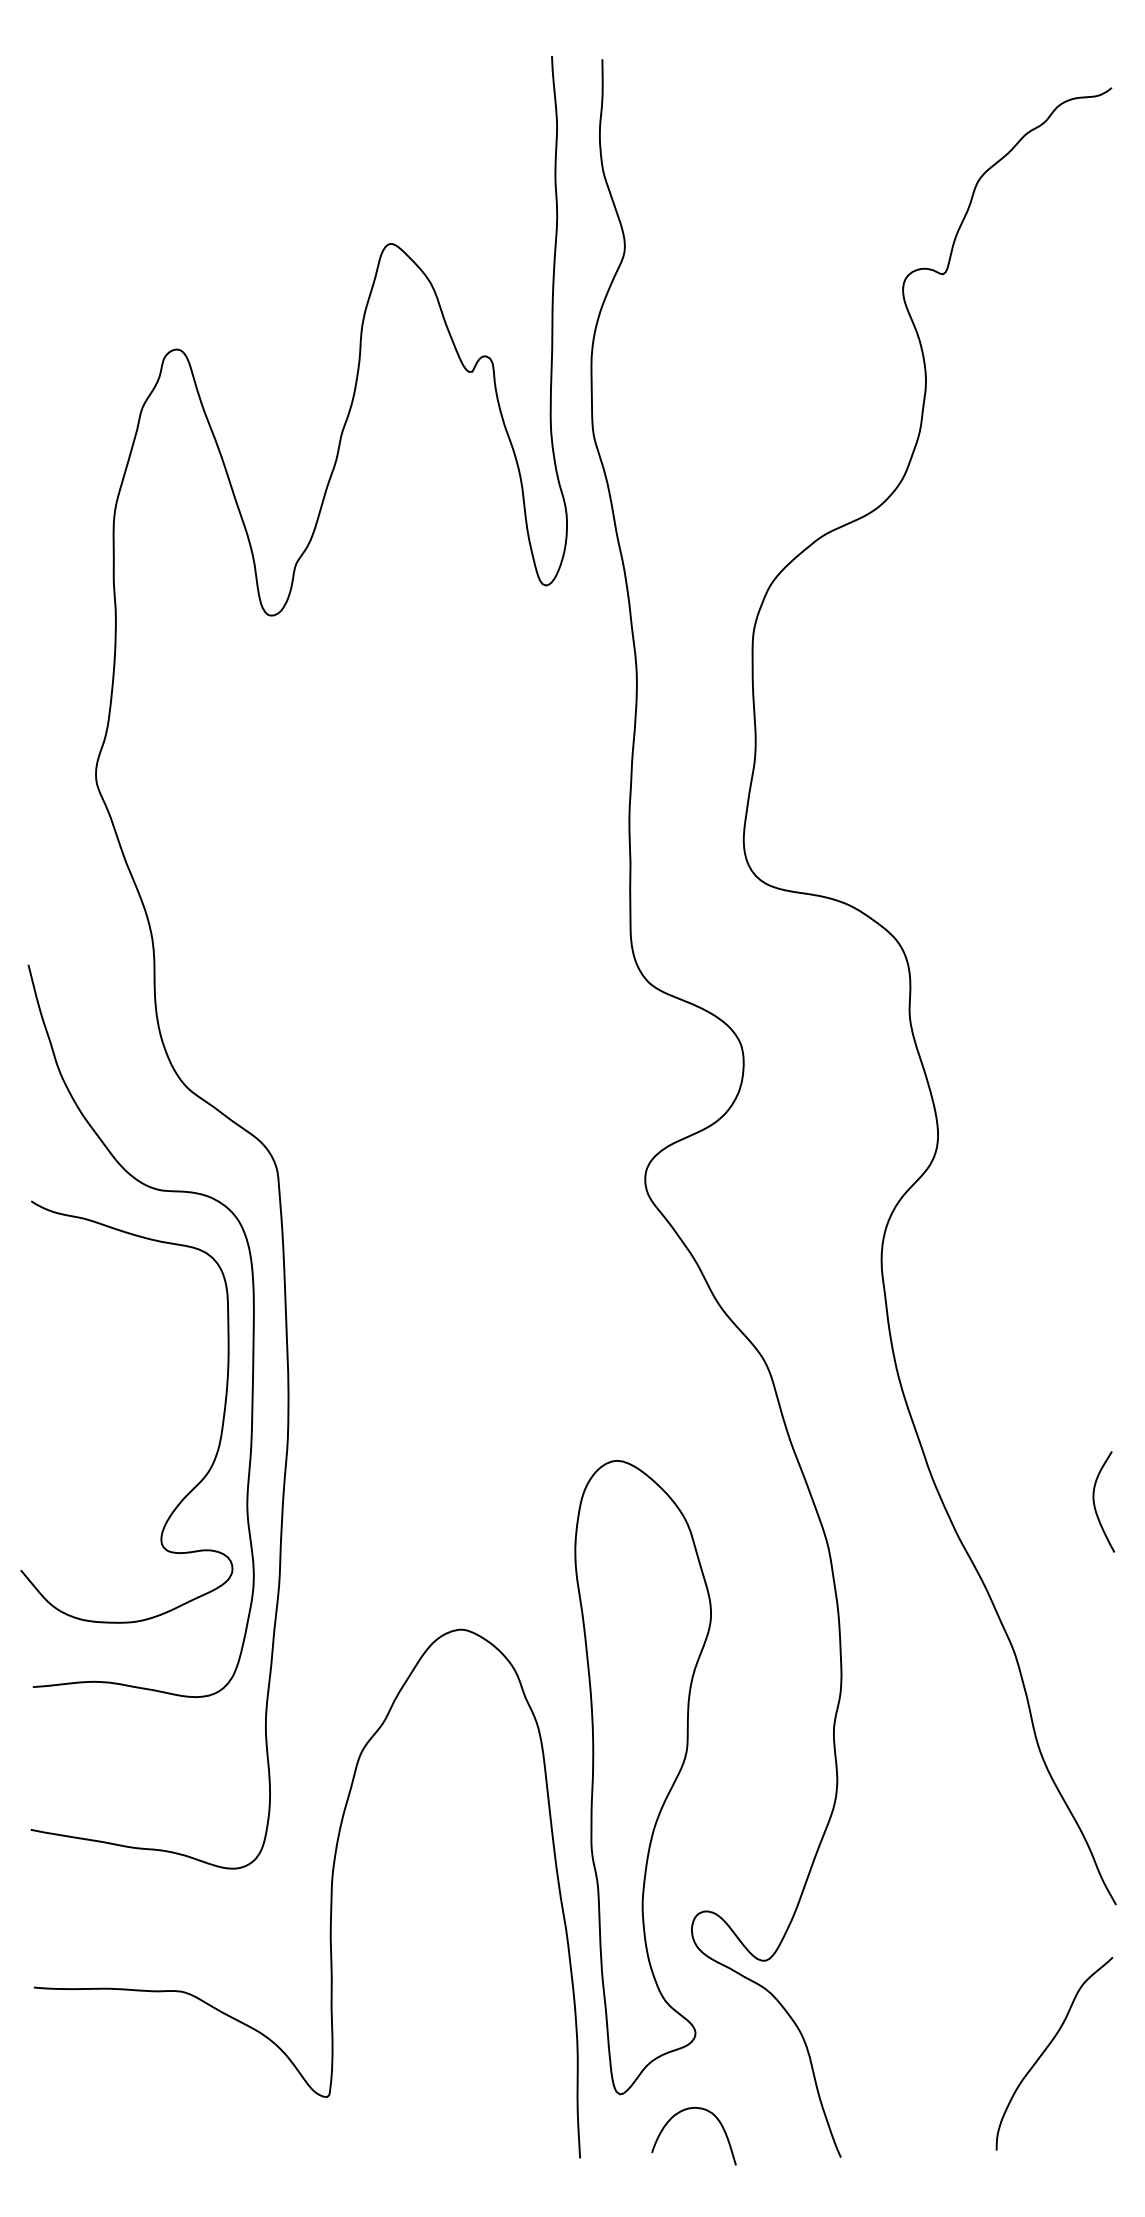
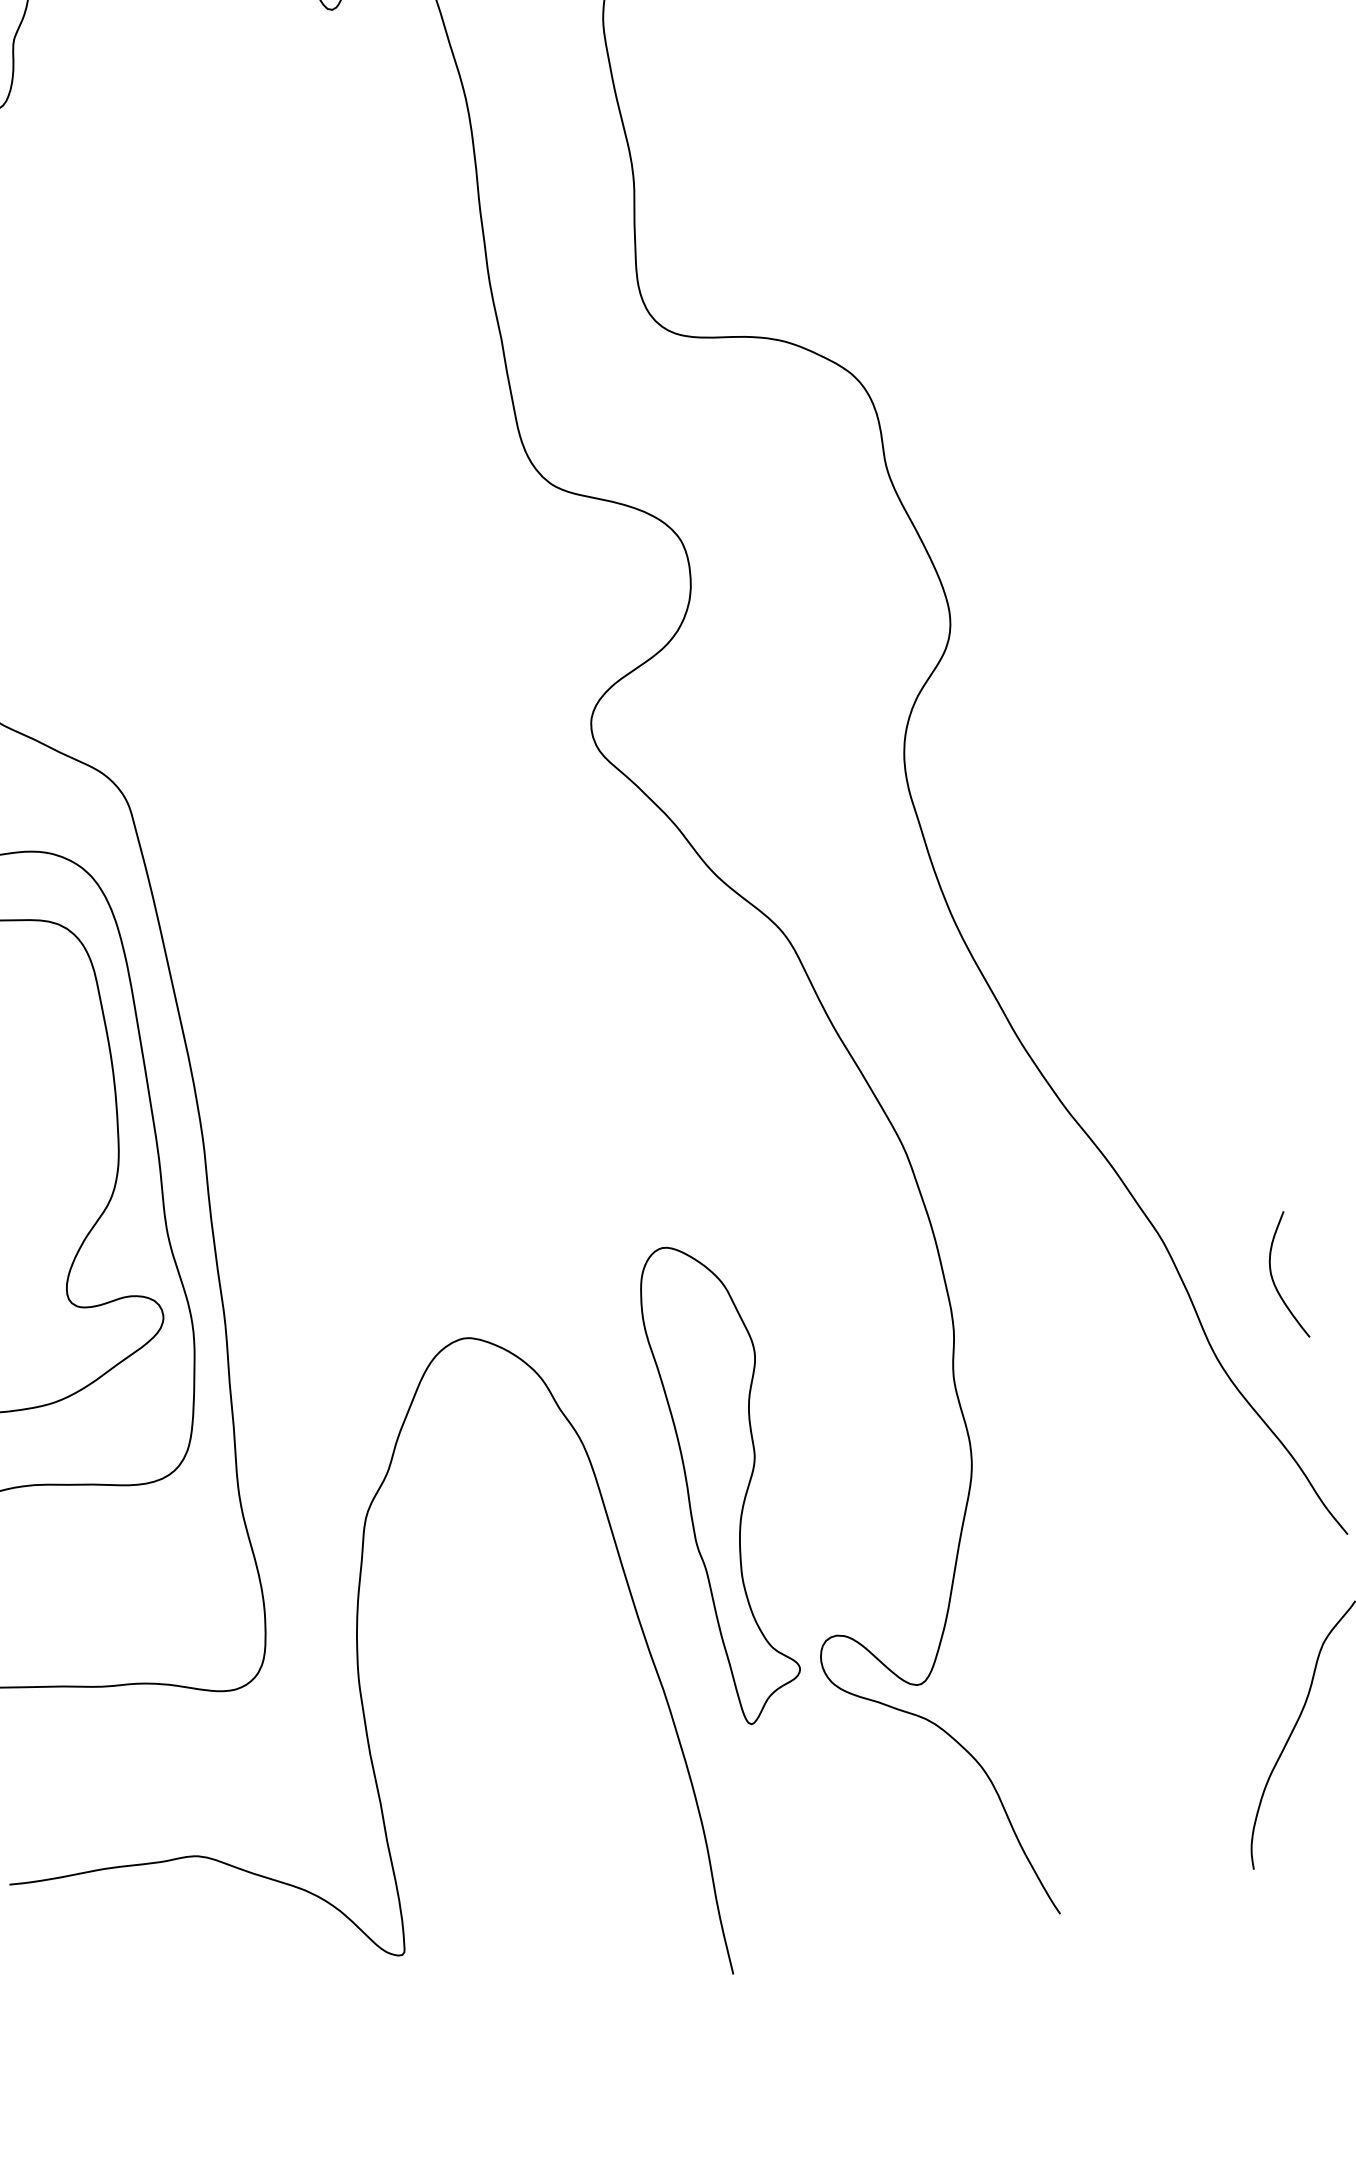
curve: (1095, 1504) -> (1275, 1281), moved
part: (642, 1777) -> (724, 1482), size x0.6
curve: (681, 2112) -> (850, 1893), removed

